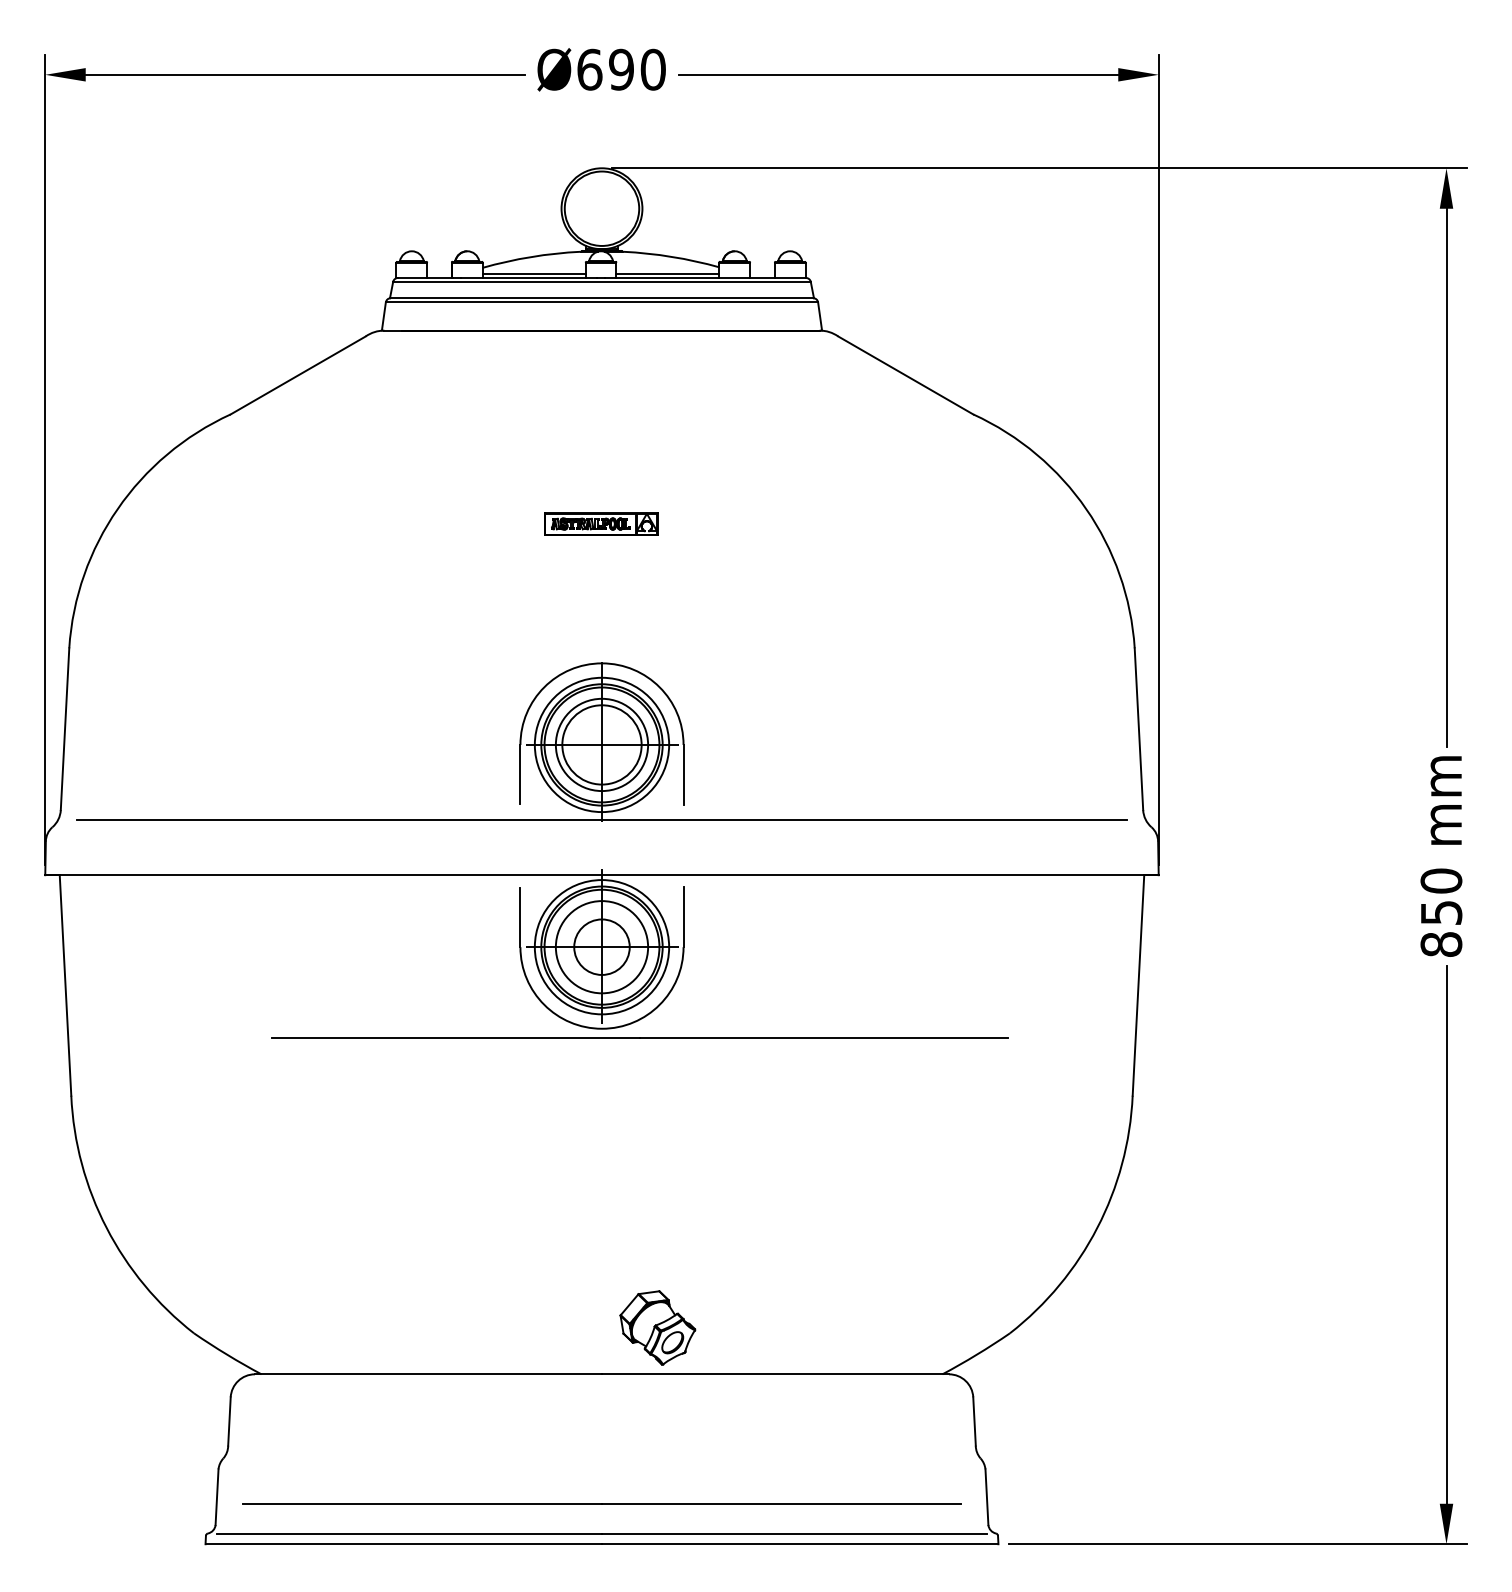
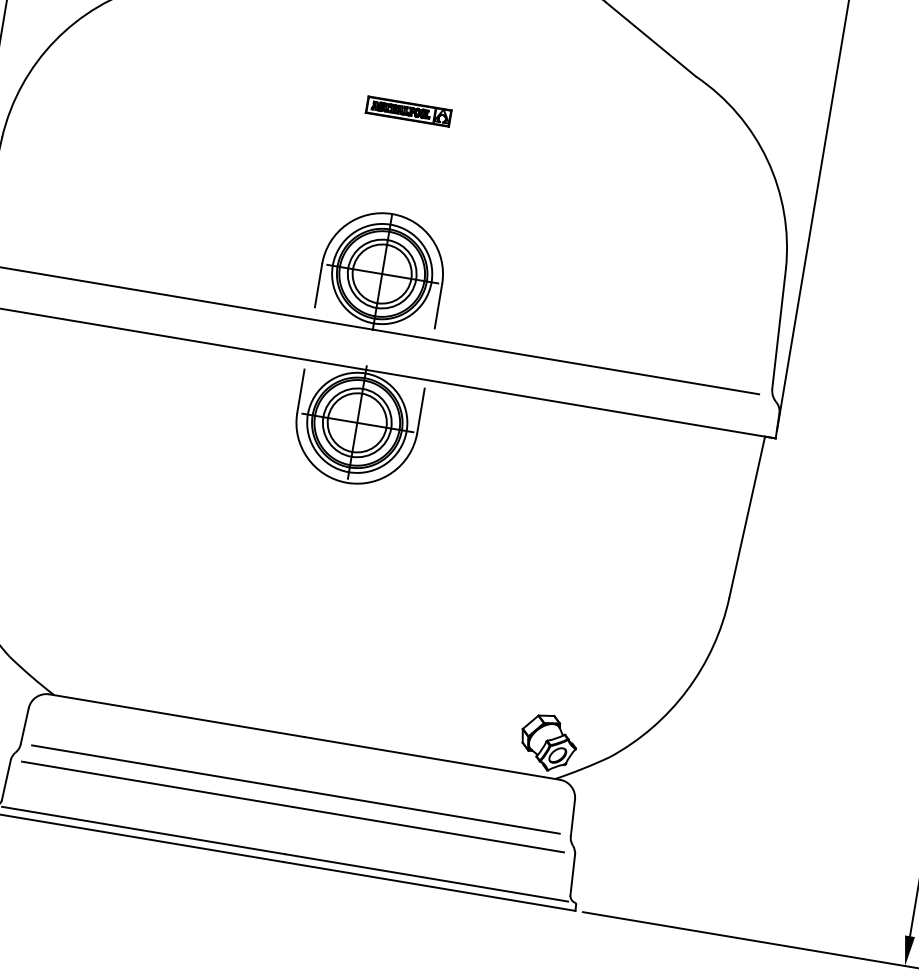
circle: (601, 946) -> (357, 422), size x1.43
line: (639, 1037) -> (292, 806), moved
part: (657, 1327) -> (548, 742), moved
line: (601, 1503) -> (295, 789), moved

